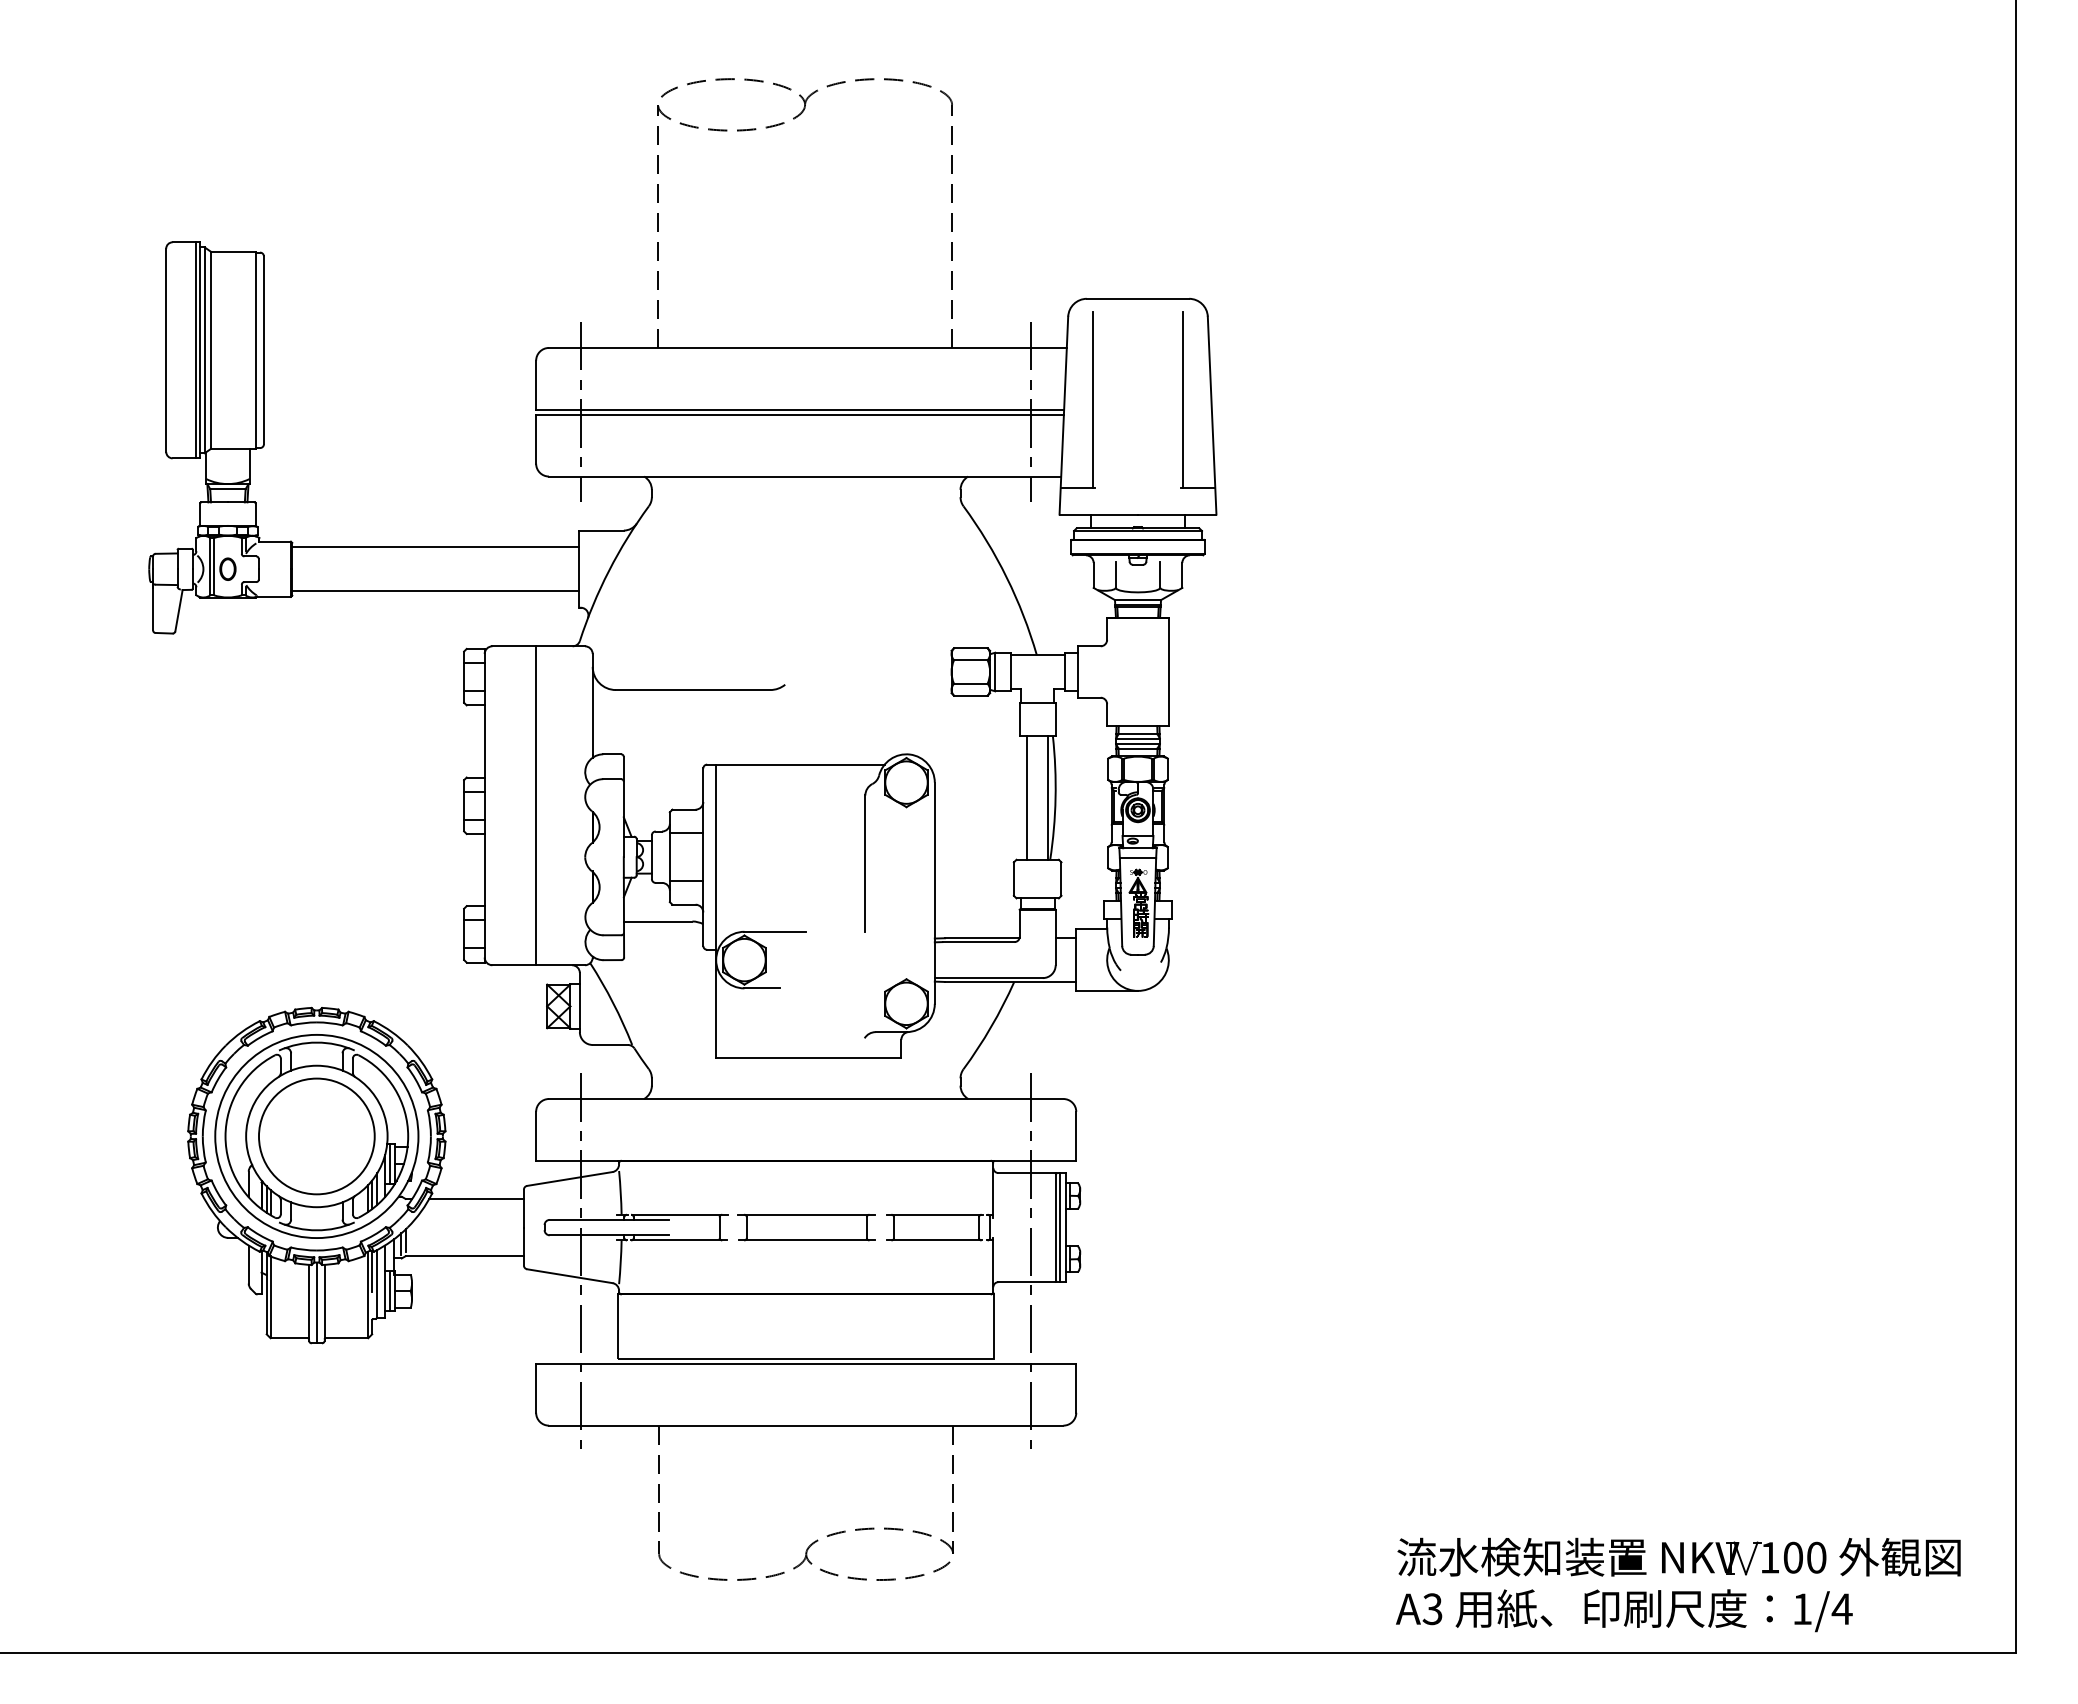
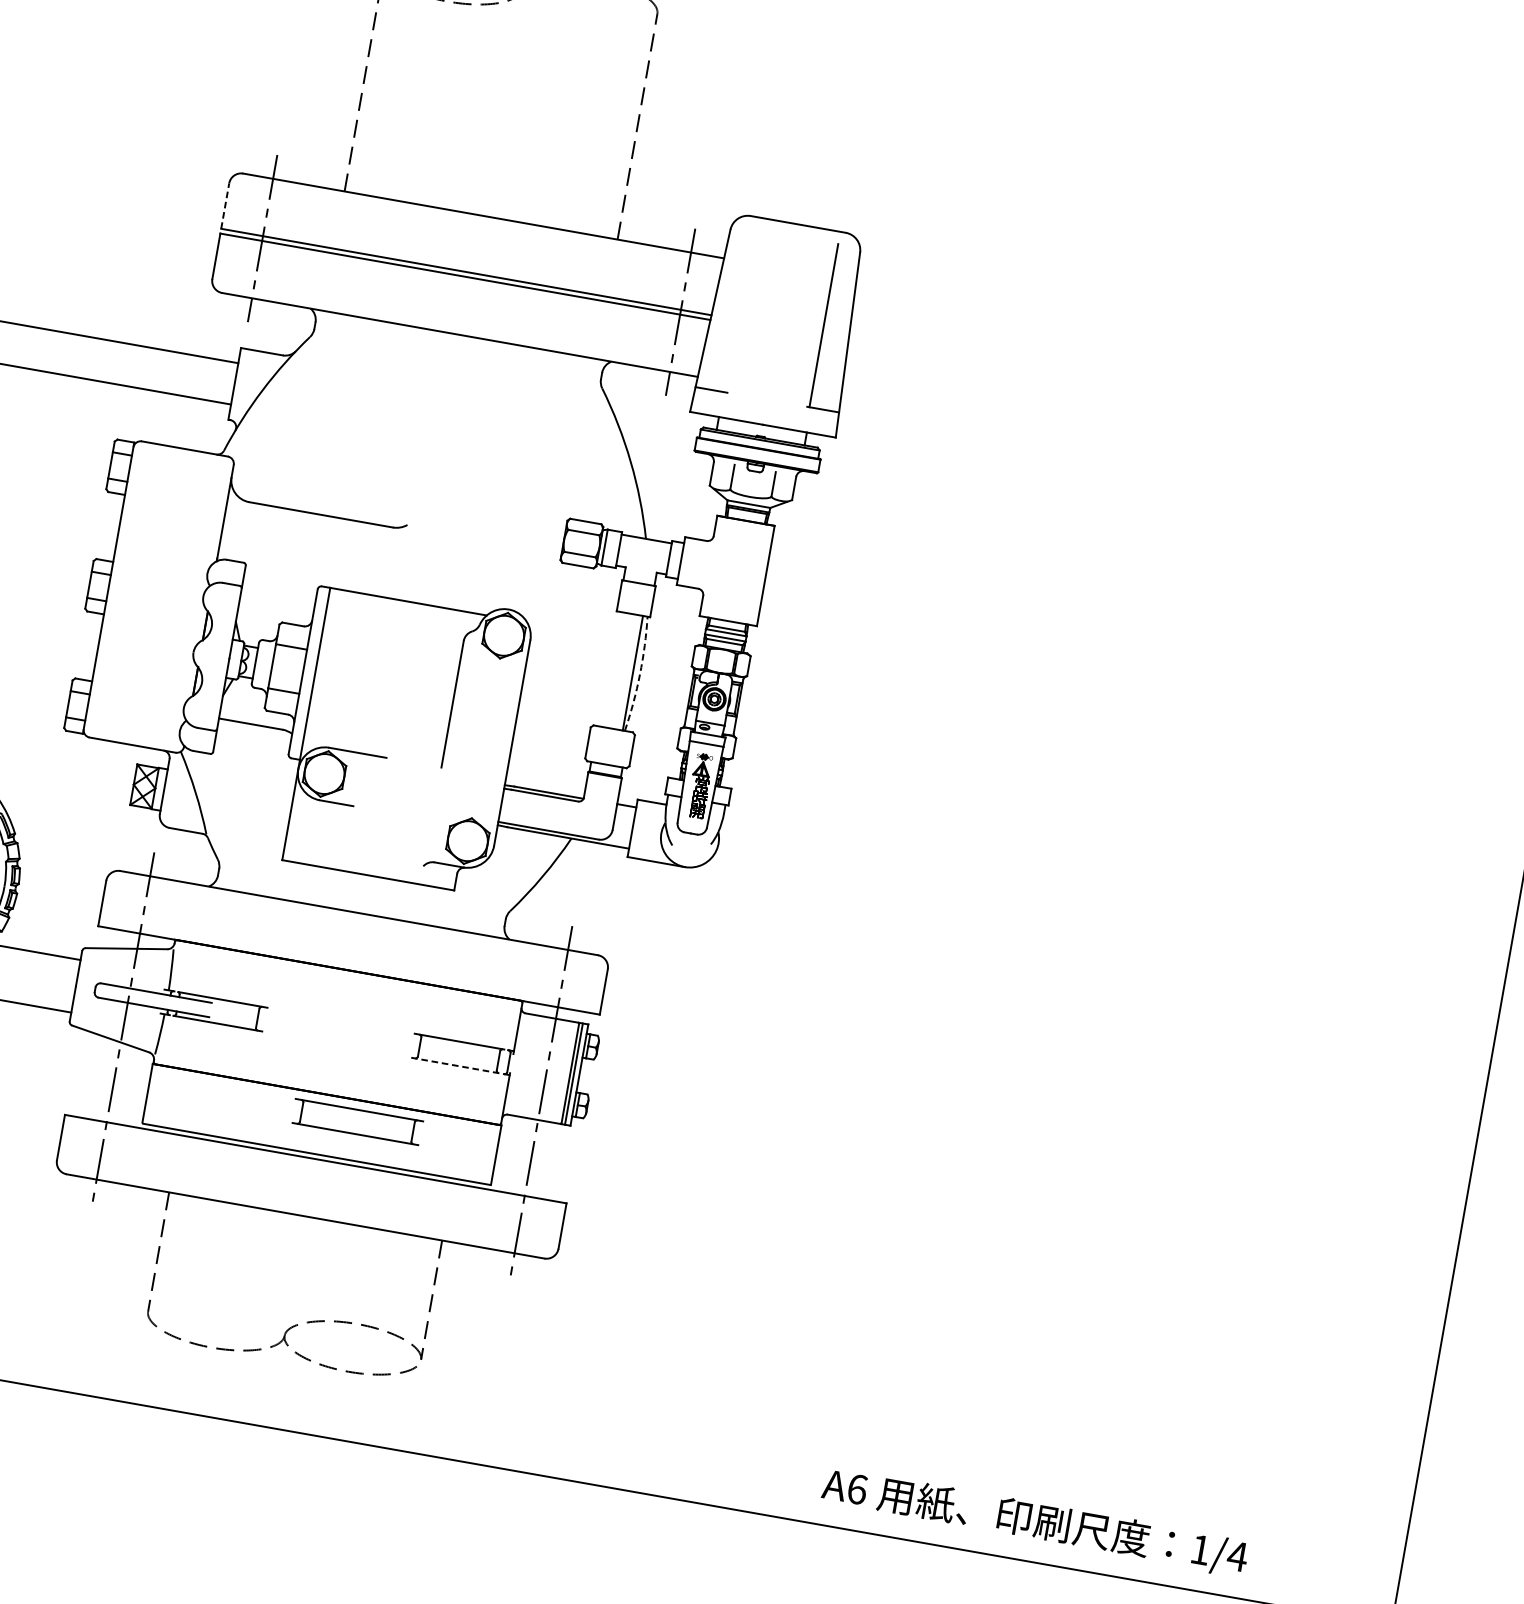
line: (536, 384) -> (225, 205), solid -> dashed
line: (1092, 399) -> (739, 310), removed
line: (1027, 797) -> (614, 669), removed
arc: (1055, 798) -> (639, 674), solid -> dashed
line: (536, 805) -> (156, 596), removed
part: (806, 1227) -> (357, 1121), moved
line: (934, 1240) -> (455, 1065), solid -> dashed
part: (1678, 1556) -> (1094, 1480), removed
text: (1432, 1609) -> (857, 1489), A3 -> A6

